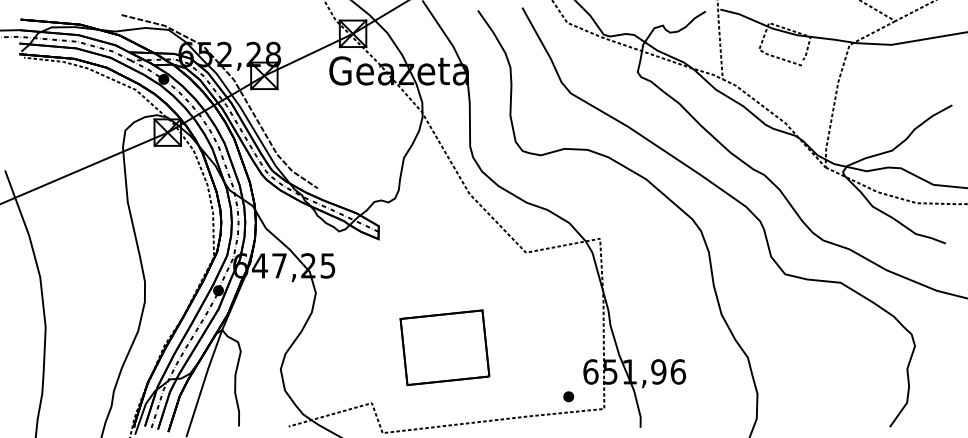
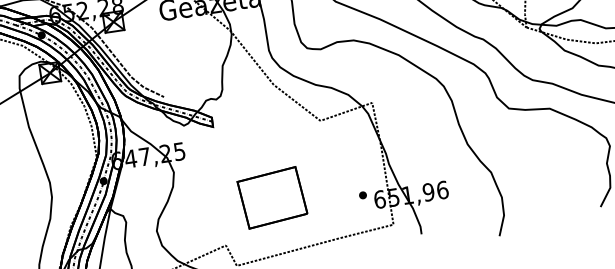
part: (568, 396) -> (362, 195), moved

